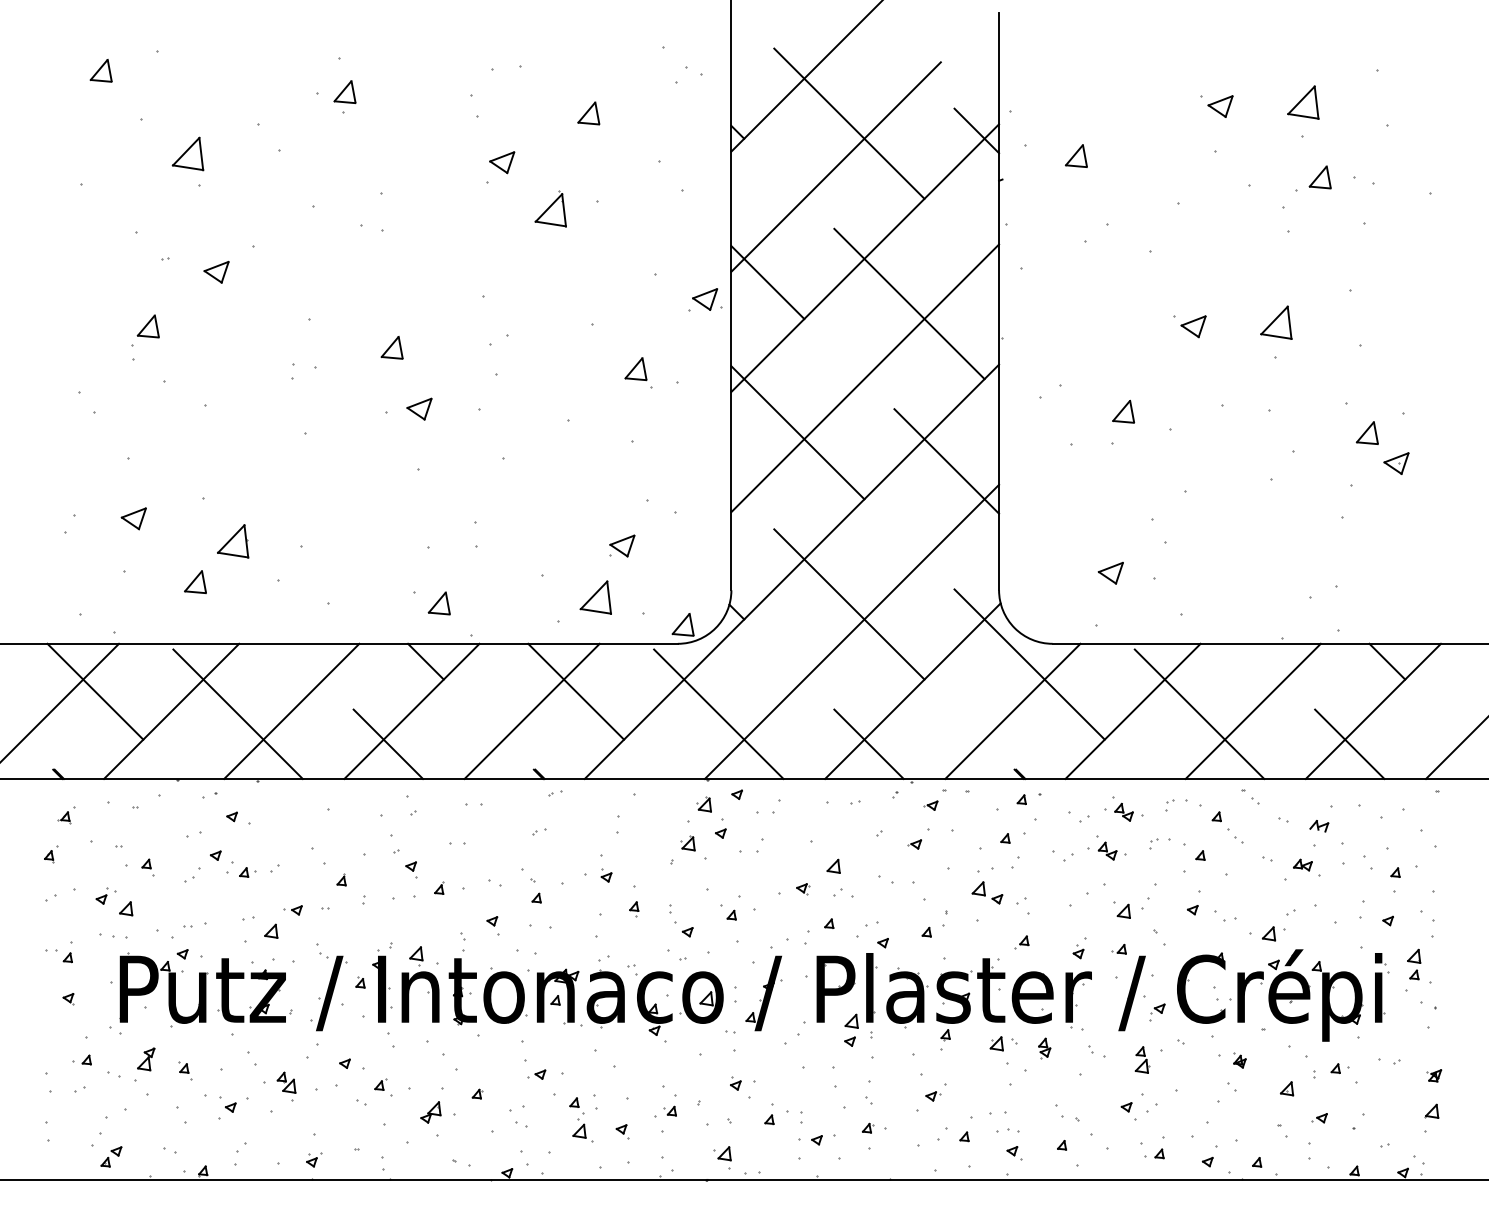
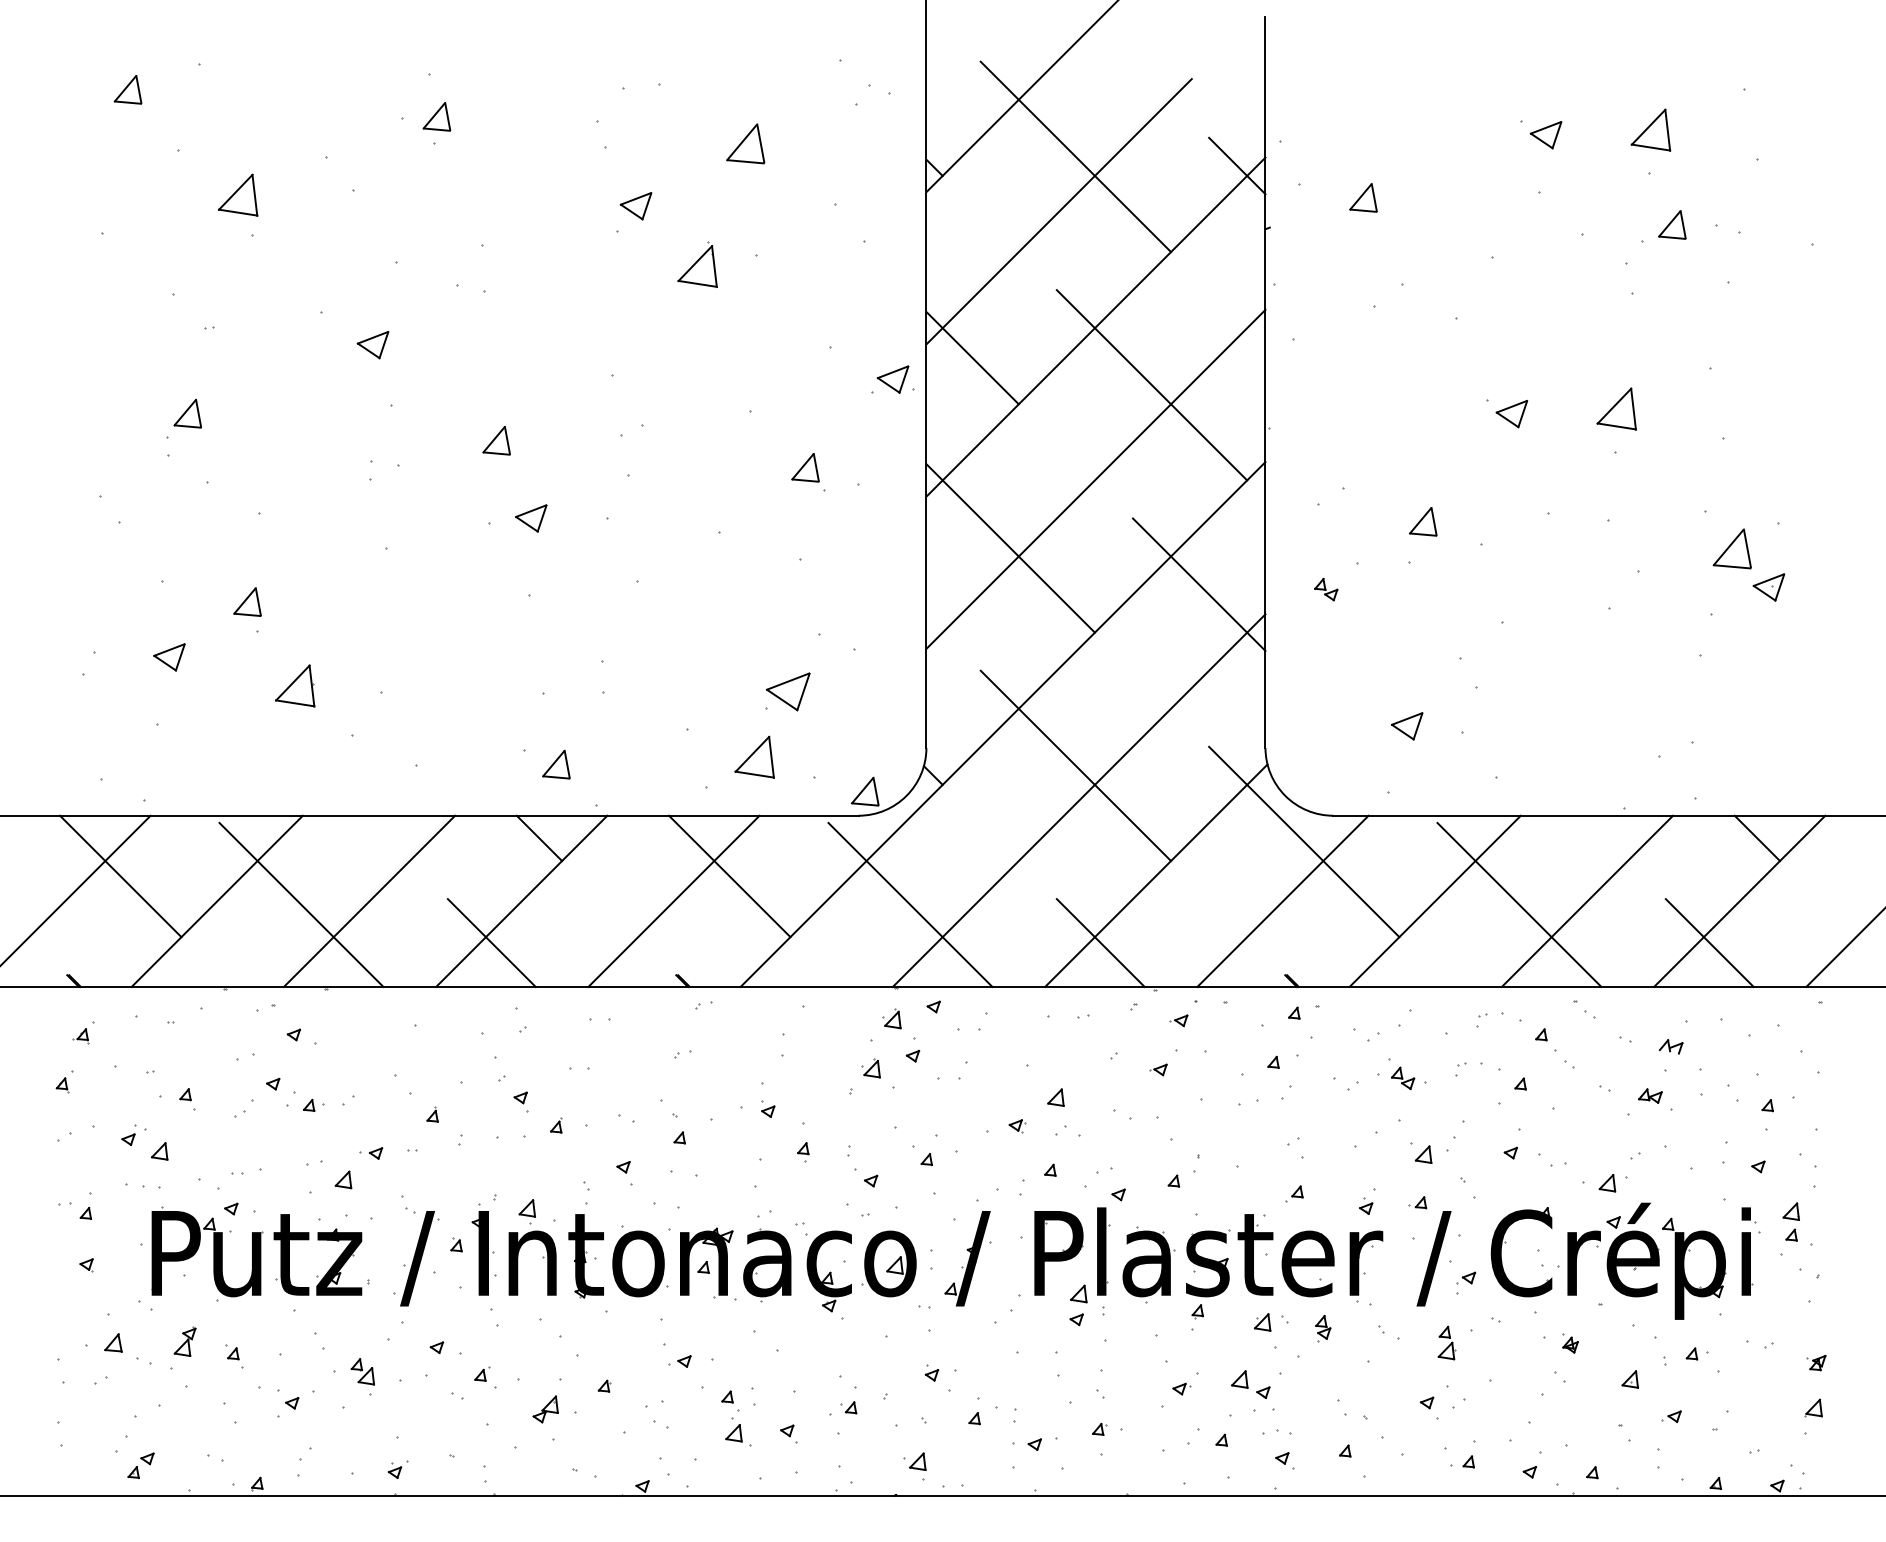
part: (588, 113) -> (745, 143), size x1.4
part: (216, 271) -> (372, 344), moved
part: (1366, 432) -> (1730, 548), size x1.4
part: (622, 545) -> (788, 691), size x1.4
part: (195, 581) -> (247, 601), moved
part: (1123, 811) -> (1325, 588), moved
part: (987, 892) -> (1250, 1384), moved
part: (81, 1059) -> (103, 1342), size x1.6

